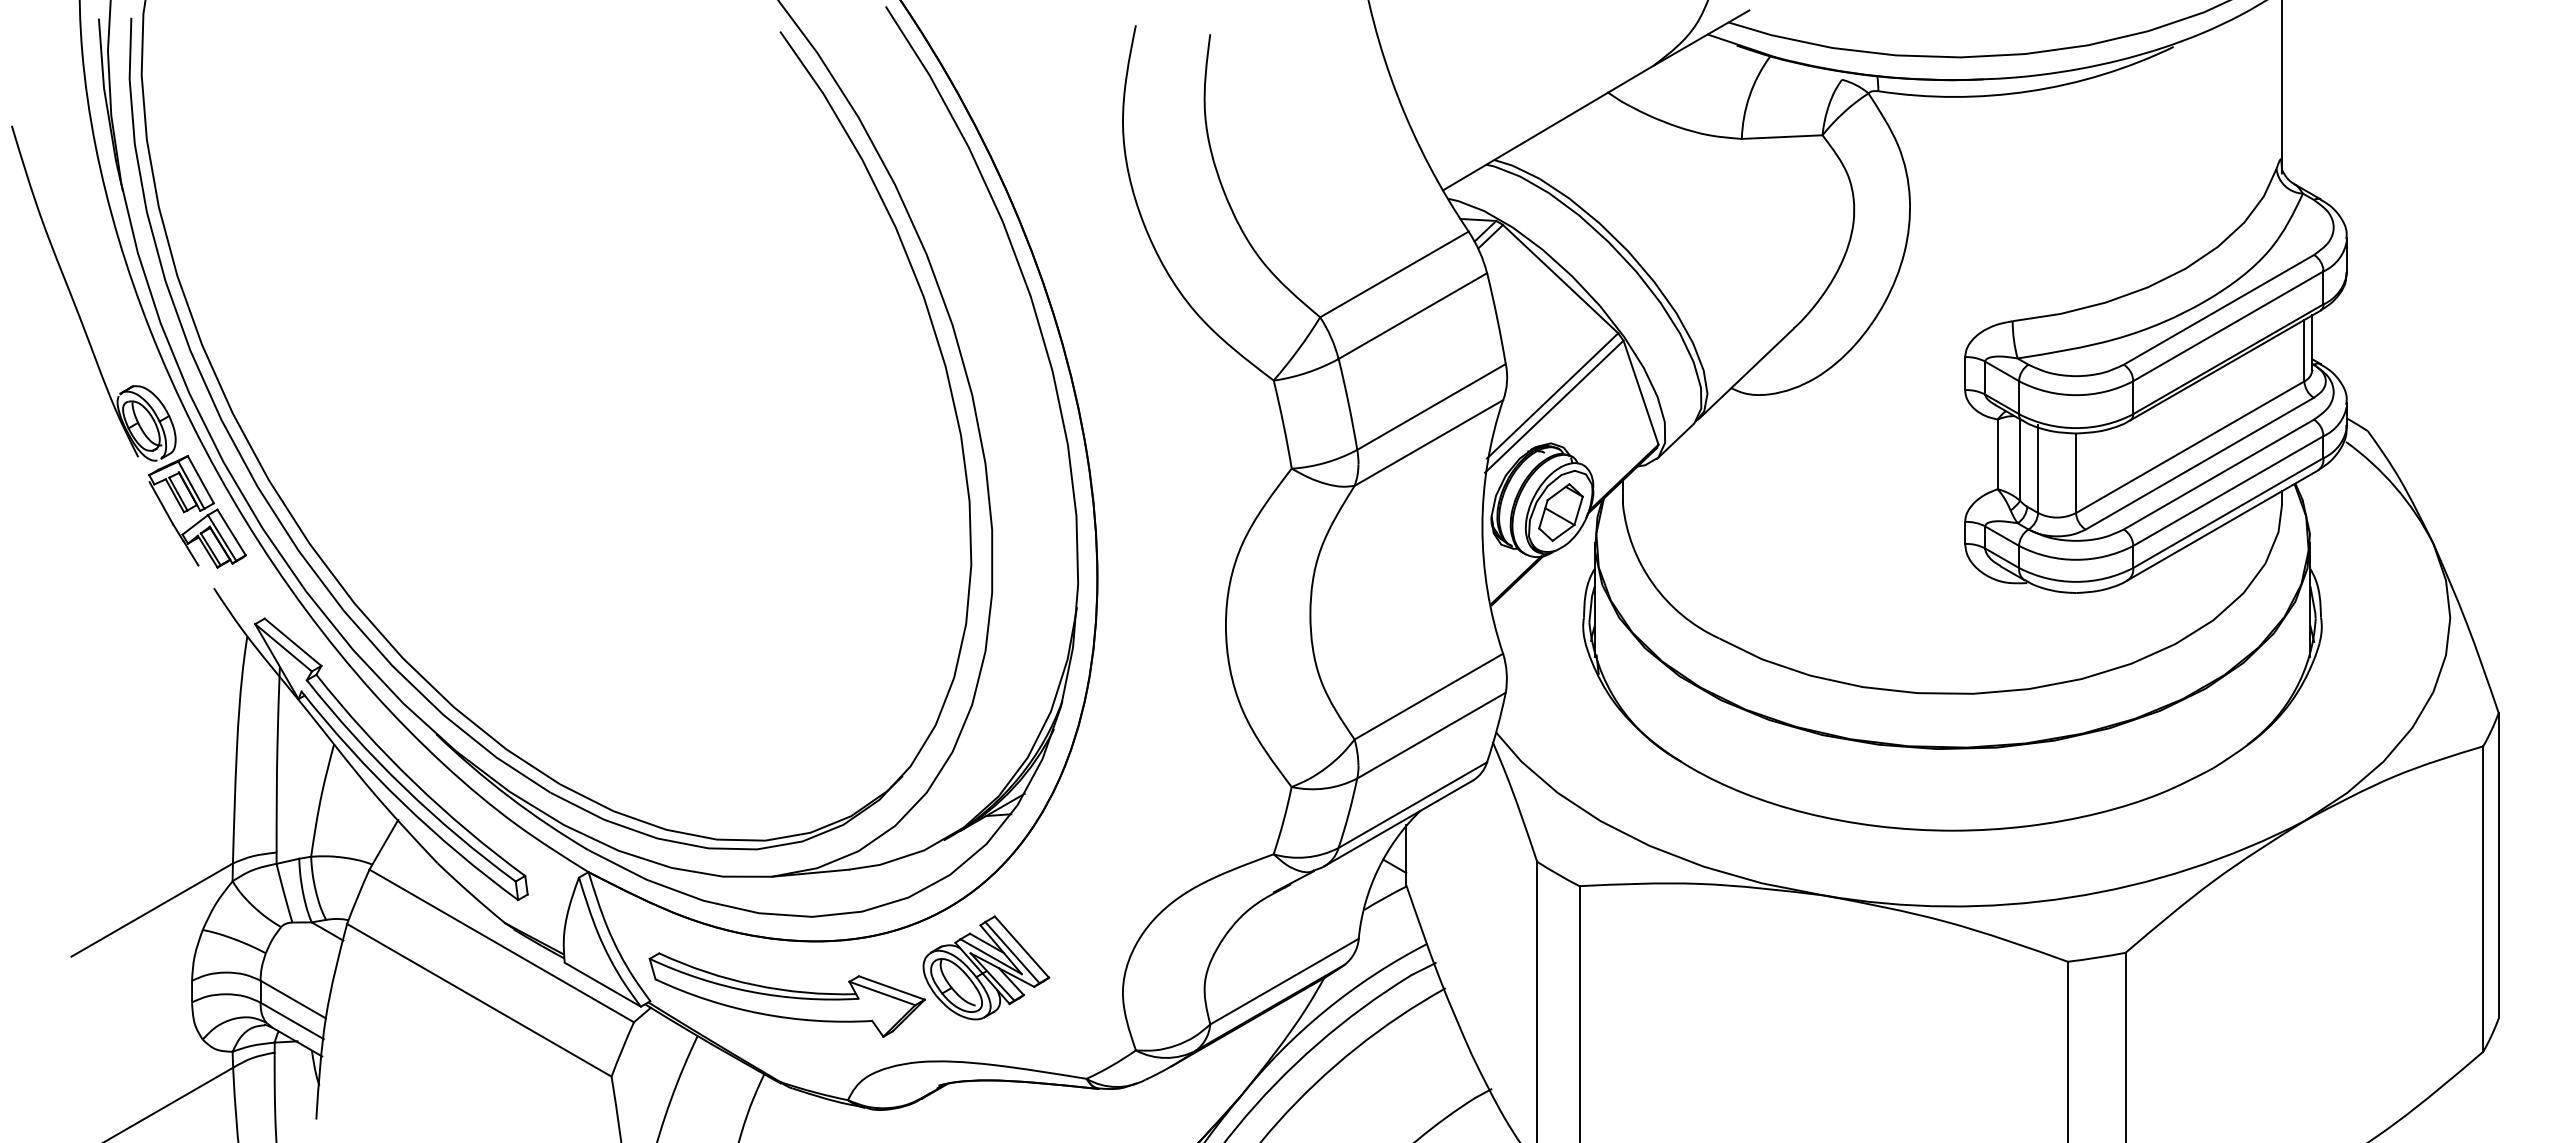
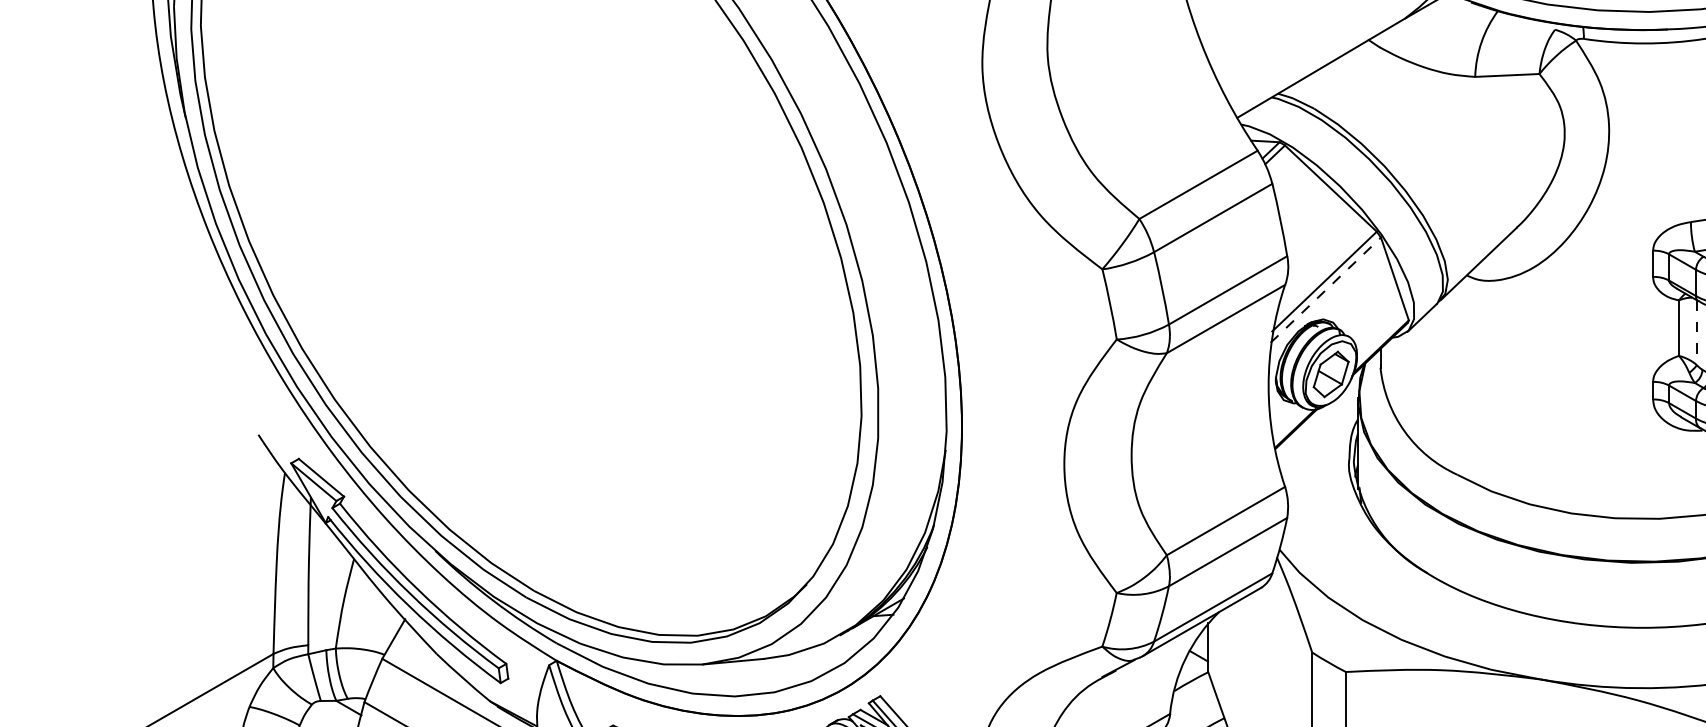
part: (97, 360) -> (165, 253), removed
line: (1554, 406) -> (1326, 290), solid -> dashed
line: (2020, 460) -> (1697, 333), solid -> dashed

